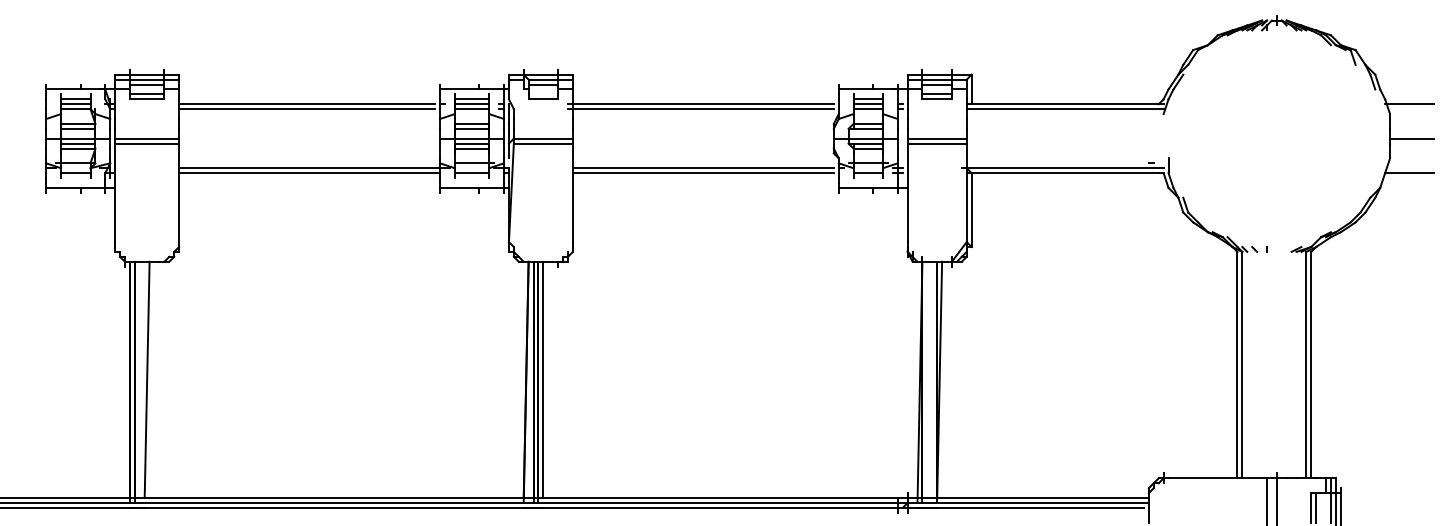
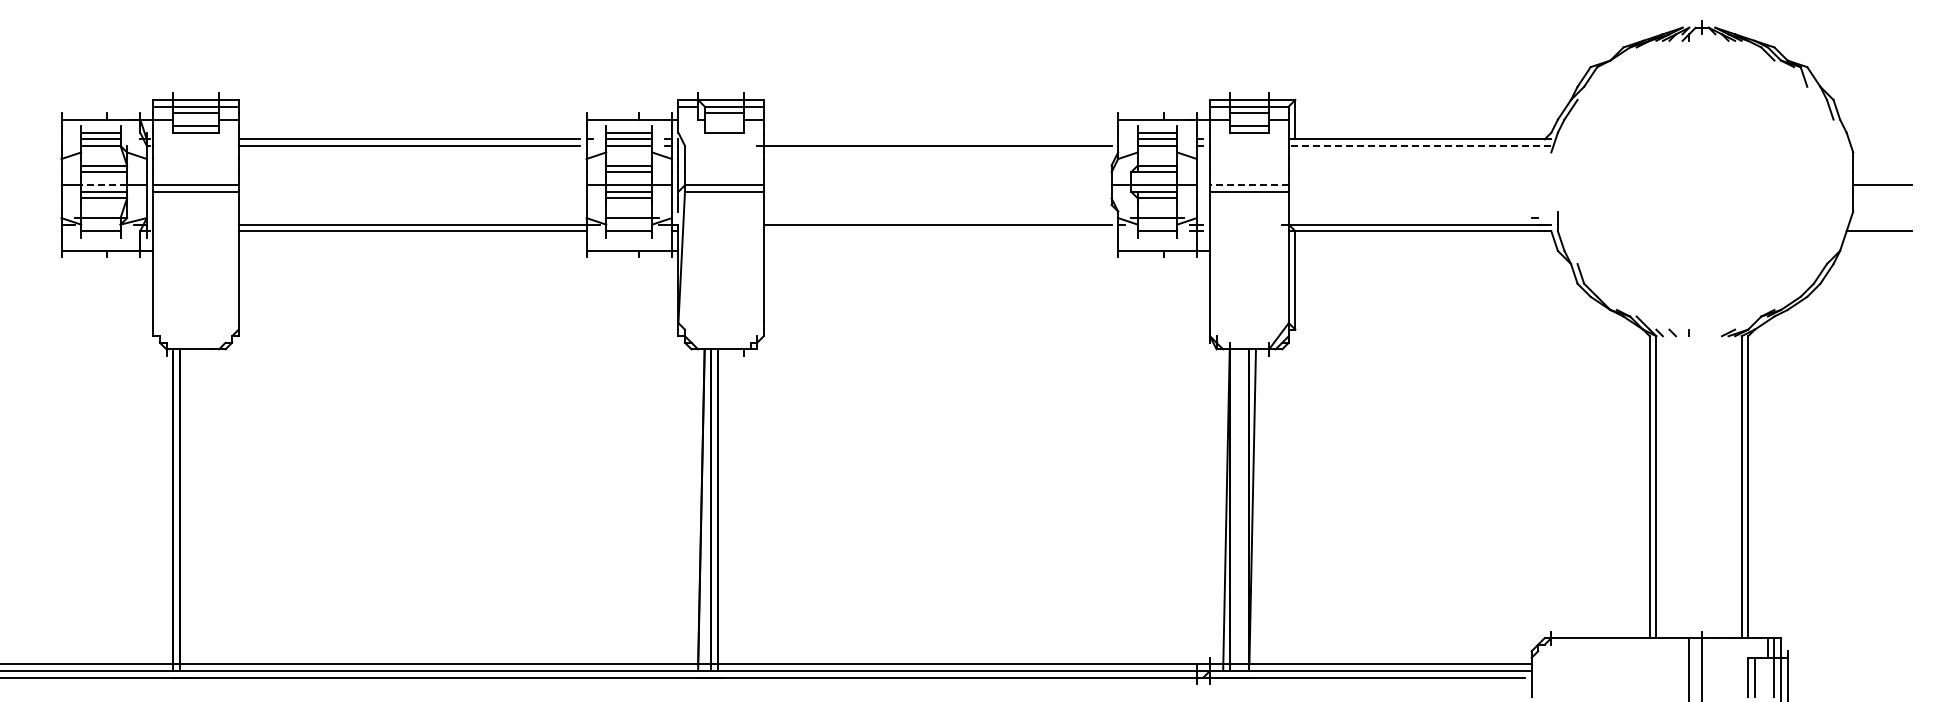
line: (701, 104) -> (934, 139), removed
line: (1409, 104) -> (1879, 139), removed
line: (1064, 108) -> (1419, 145), solid -> dashed
line: (78, 138) -> (104, 185), solid -> dashed
line: (936, 138) -> (1248, 185), solid -> dashed
line: (703, 173) -> (937, 231), removed
line: (146, 379) -> (195, 506), removed
line: (543, 379) -> (724, 506), removed

